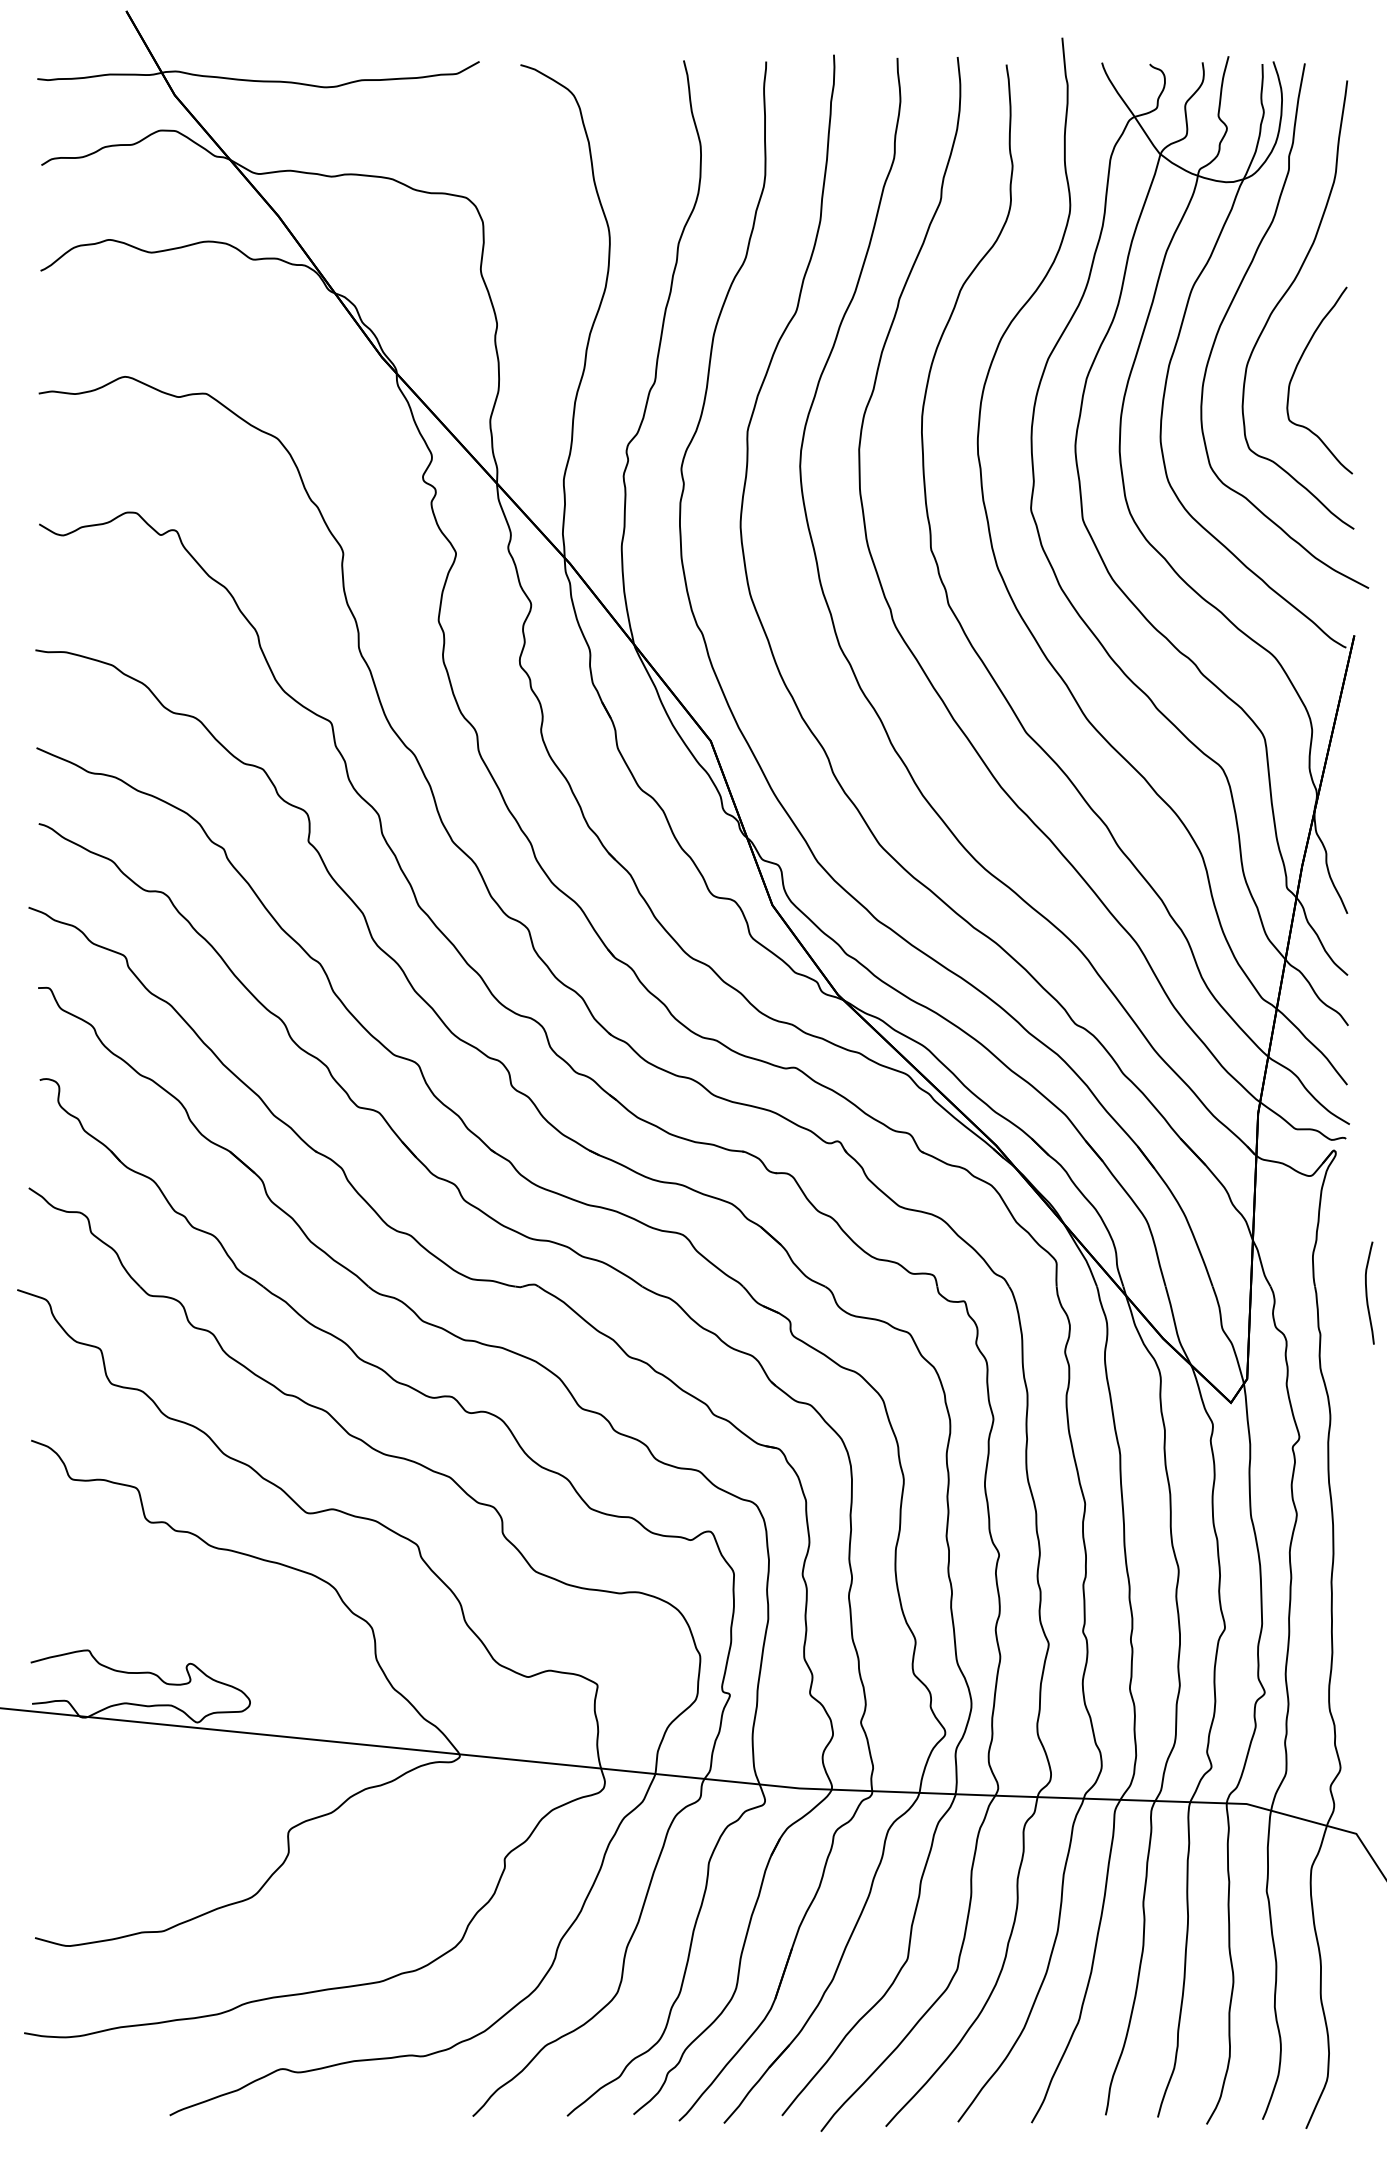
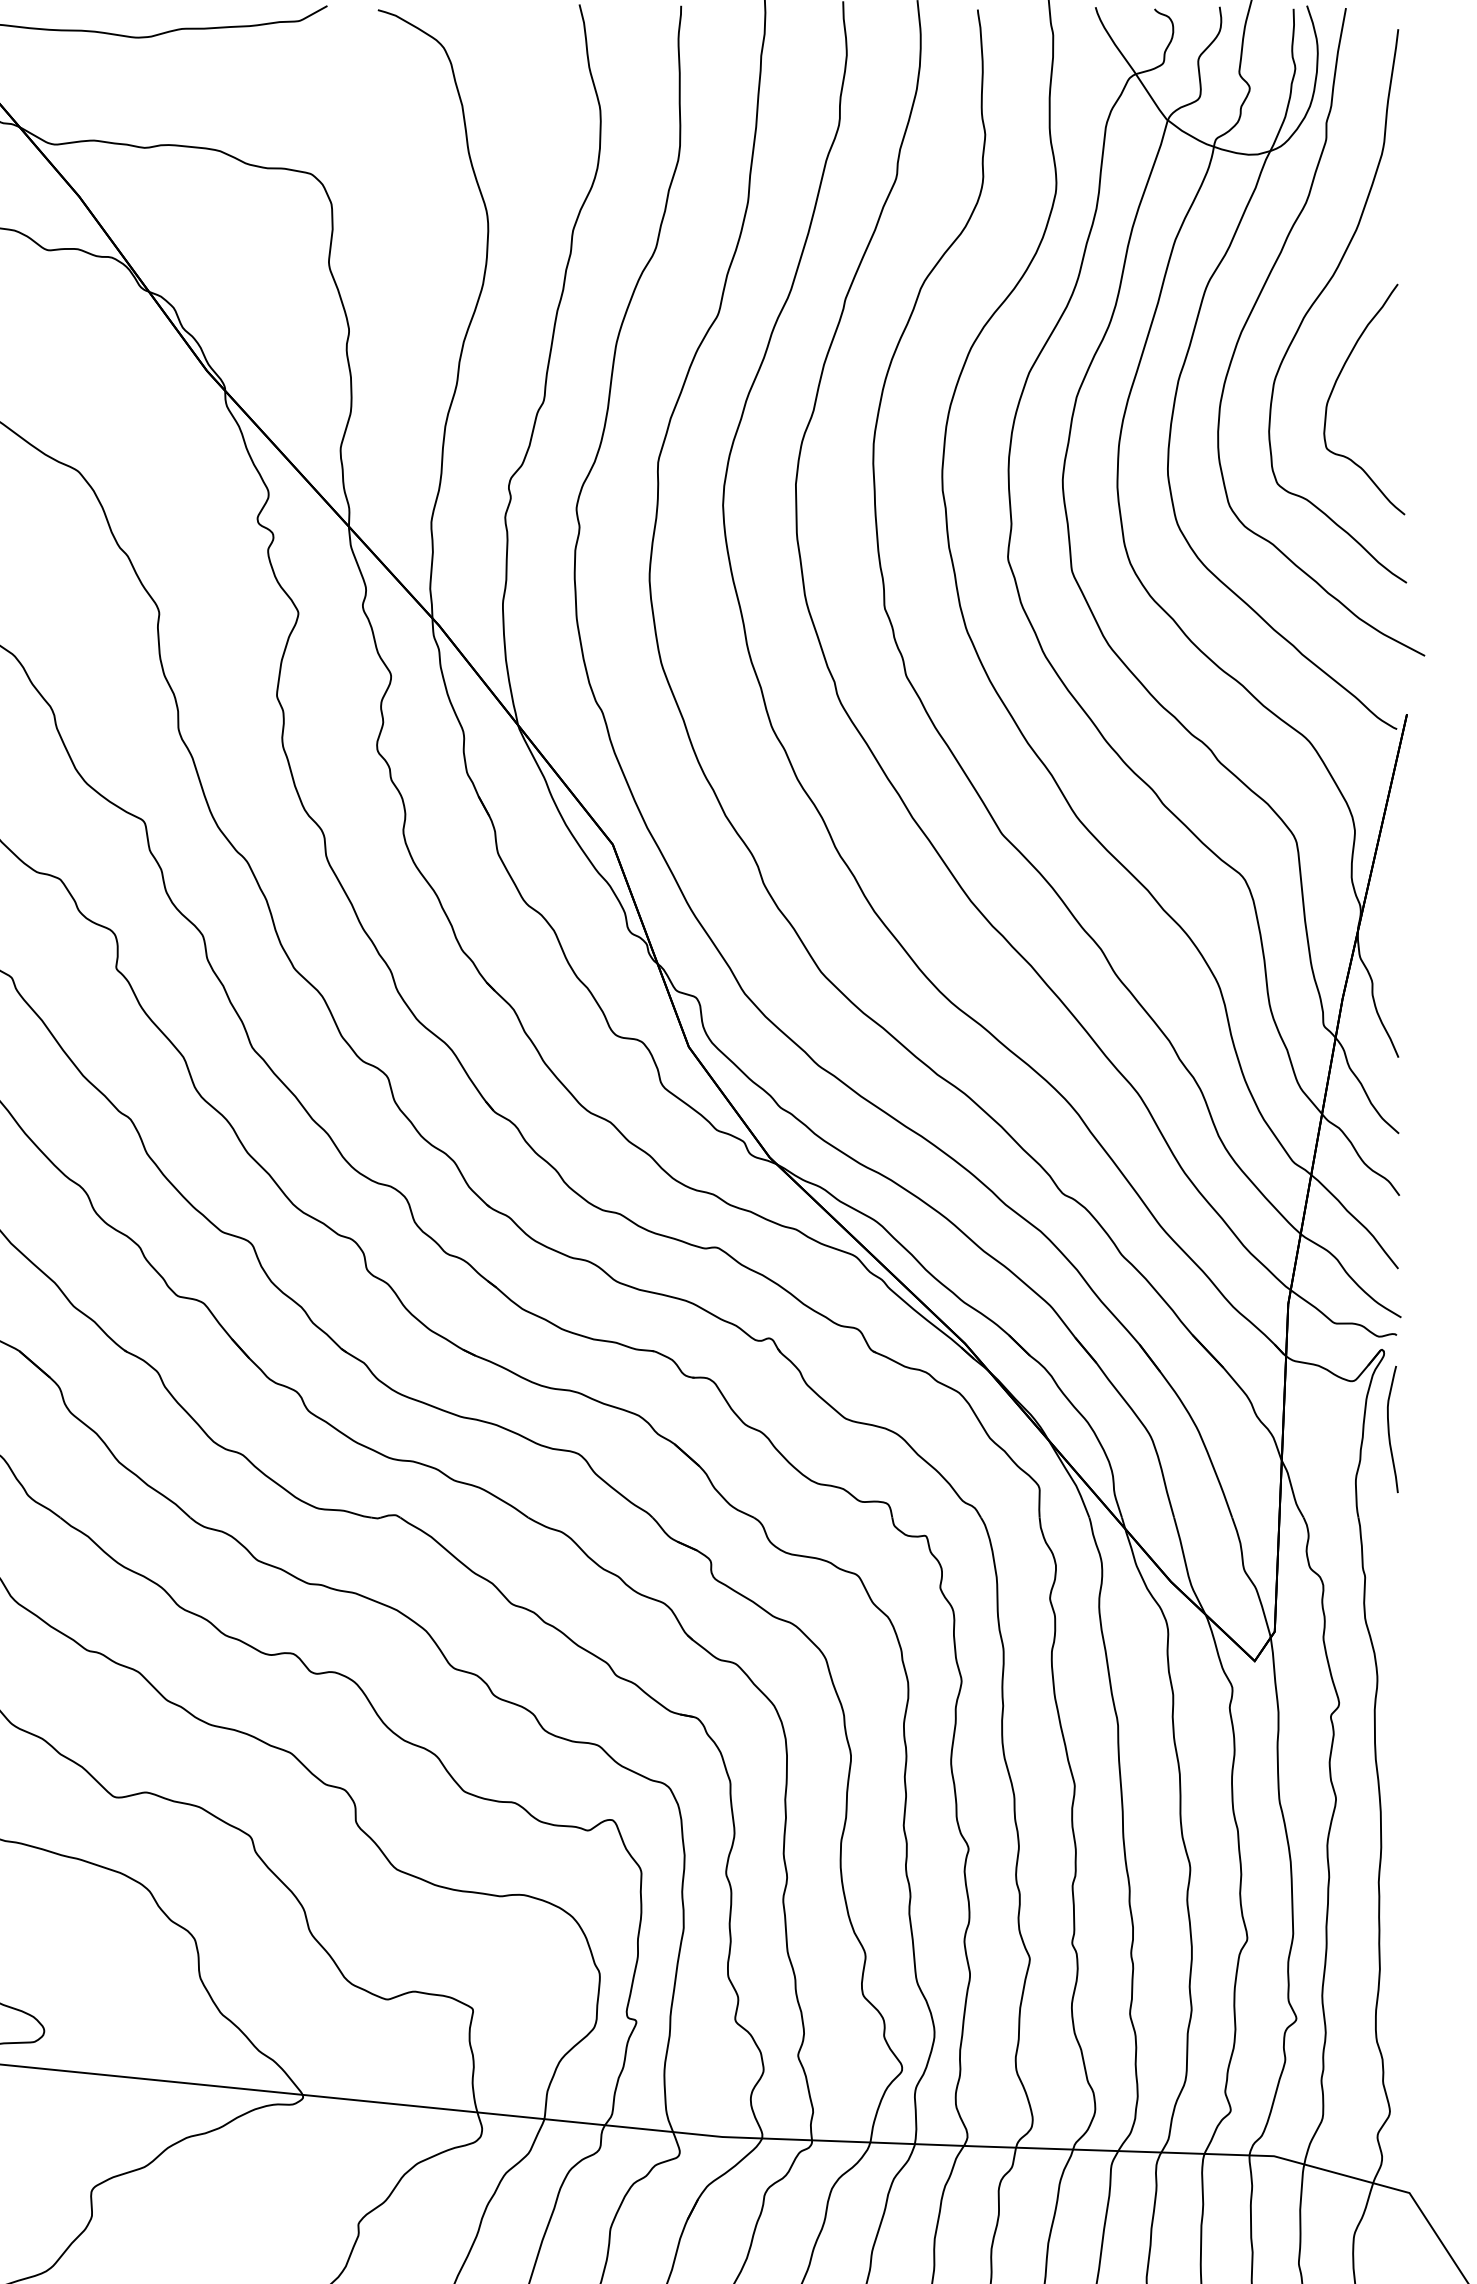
curve: (1367, 1292) -> (1389, 1428), moved

